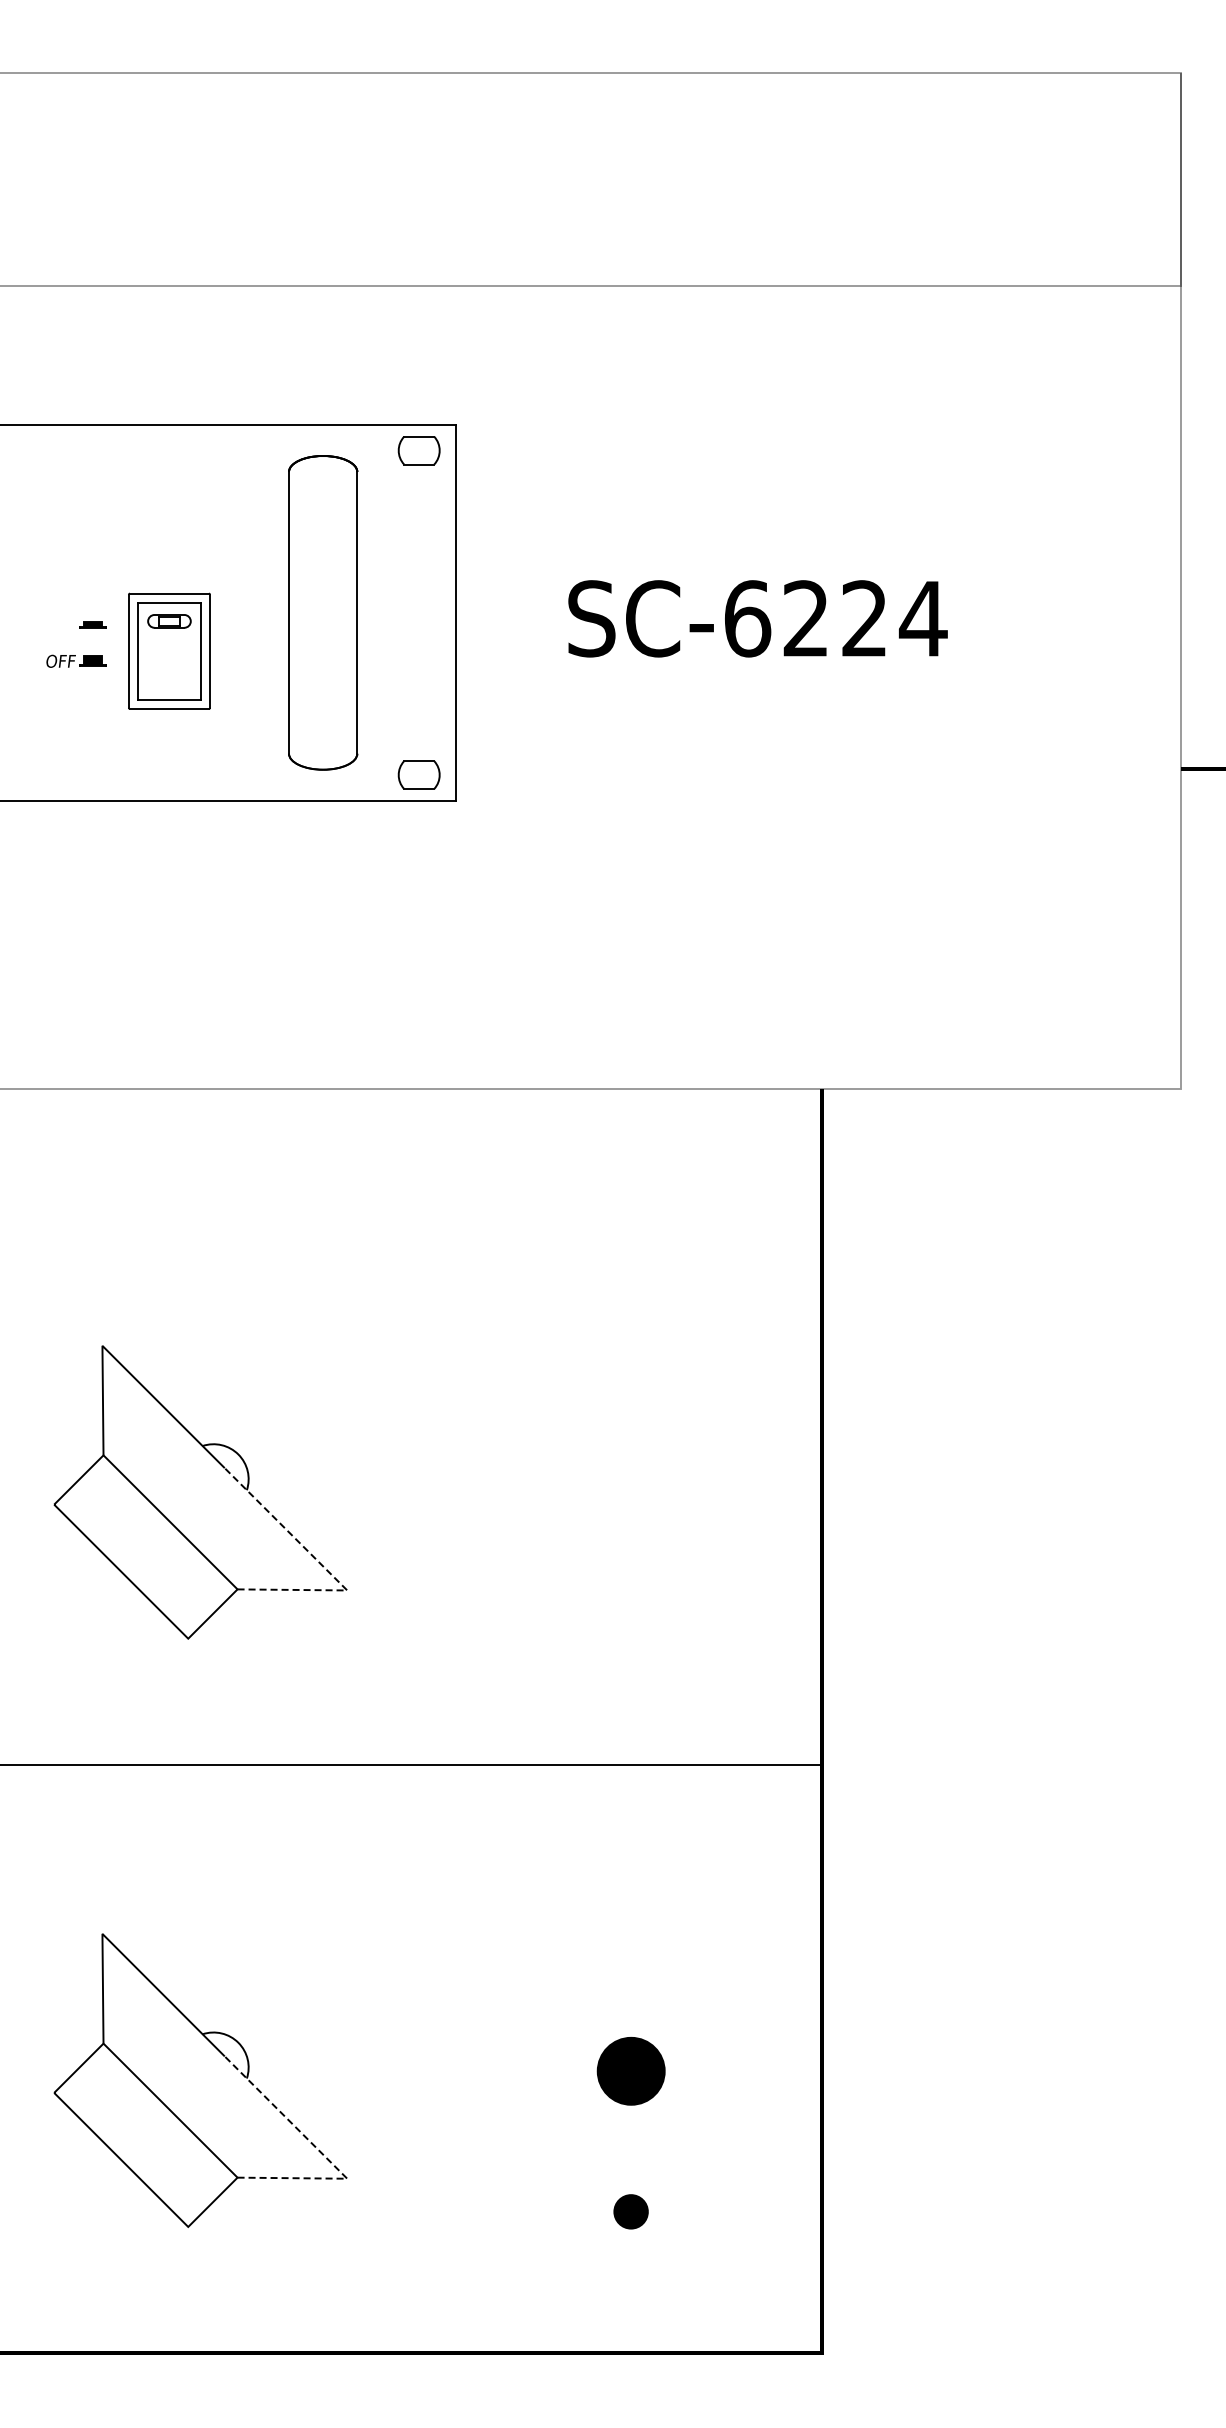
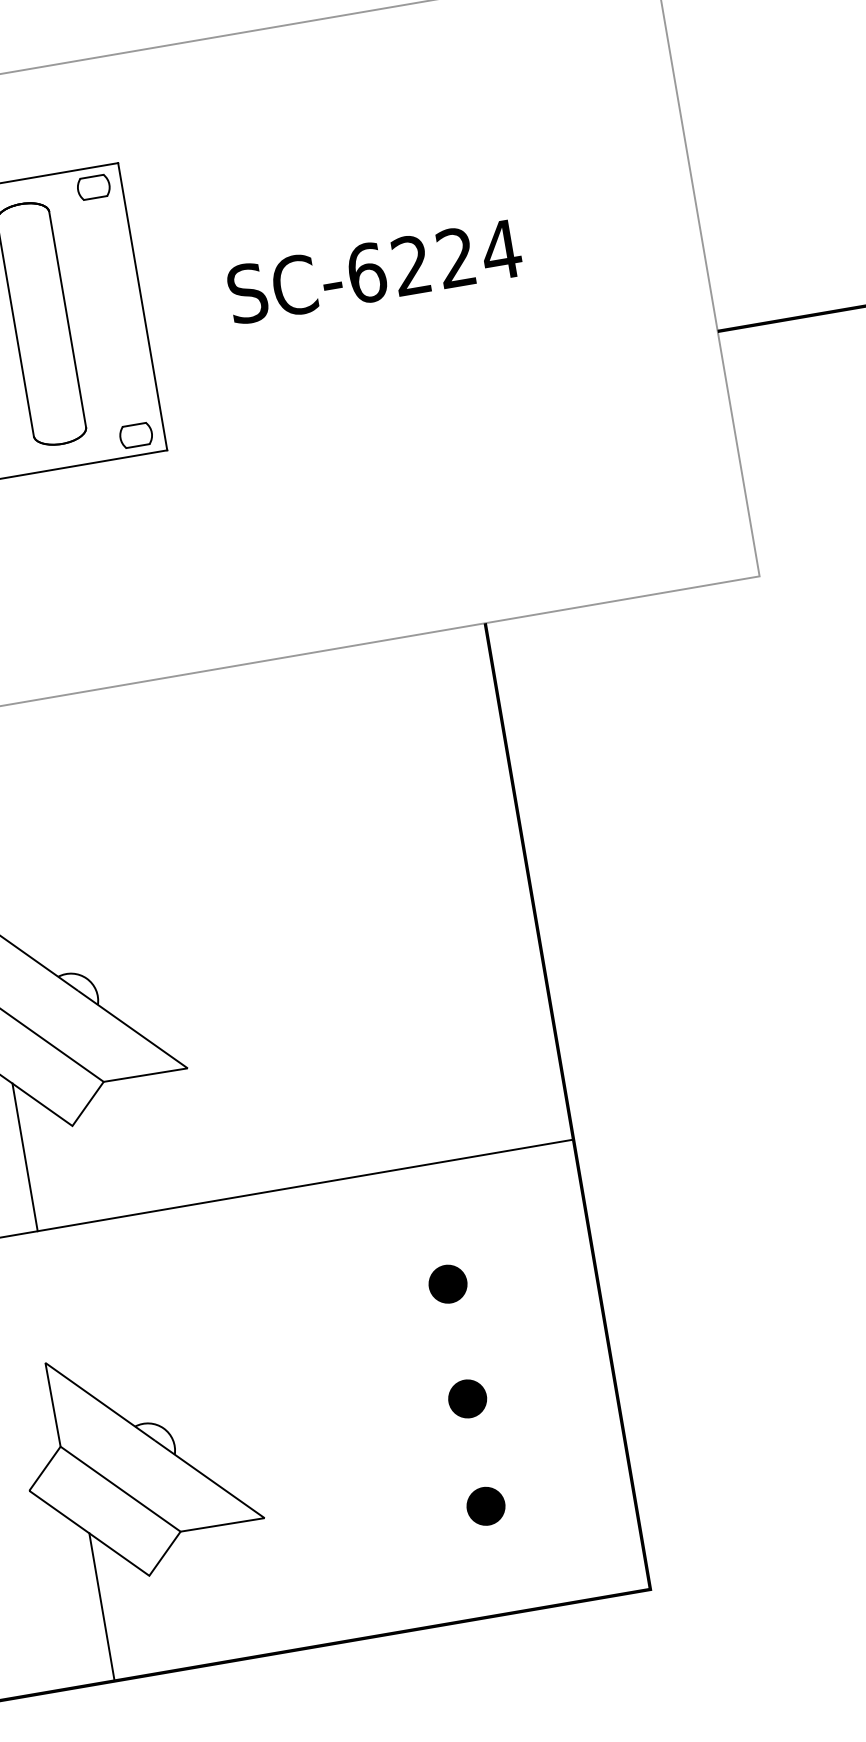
line: (324, 1567) -> (167, 1053), dashed -> solid
line: (121, 1667) -> (25, 1156), added
part: (630, 1921) -> (447, 1284), added
part: (630, 2071) -> (467, 1399), size x0.71
line: (324, 2156) -> (244, 1504), dashed -> solid
part: (630, 2211) -> (485, 1506), size x1.43
line: (121, 2256) -> (102, 1607), added

